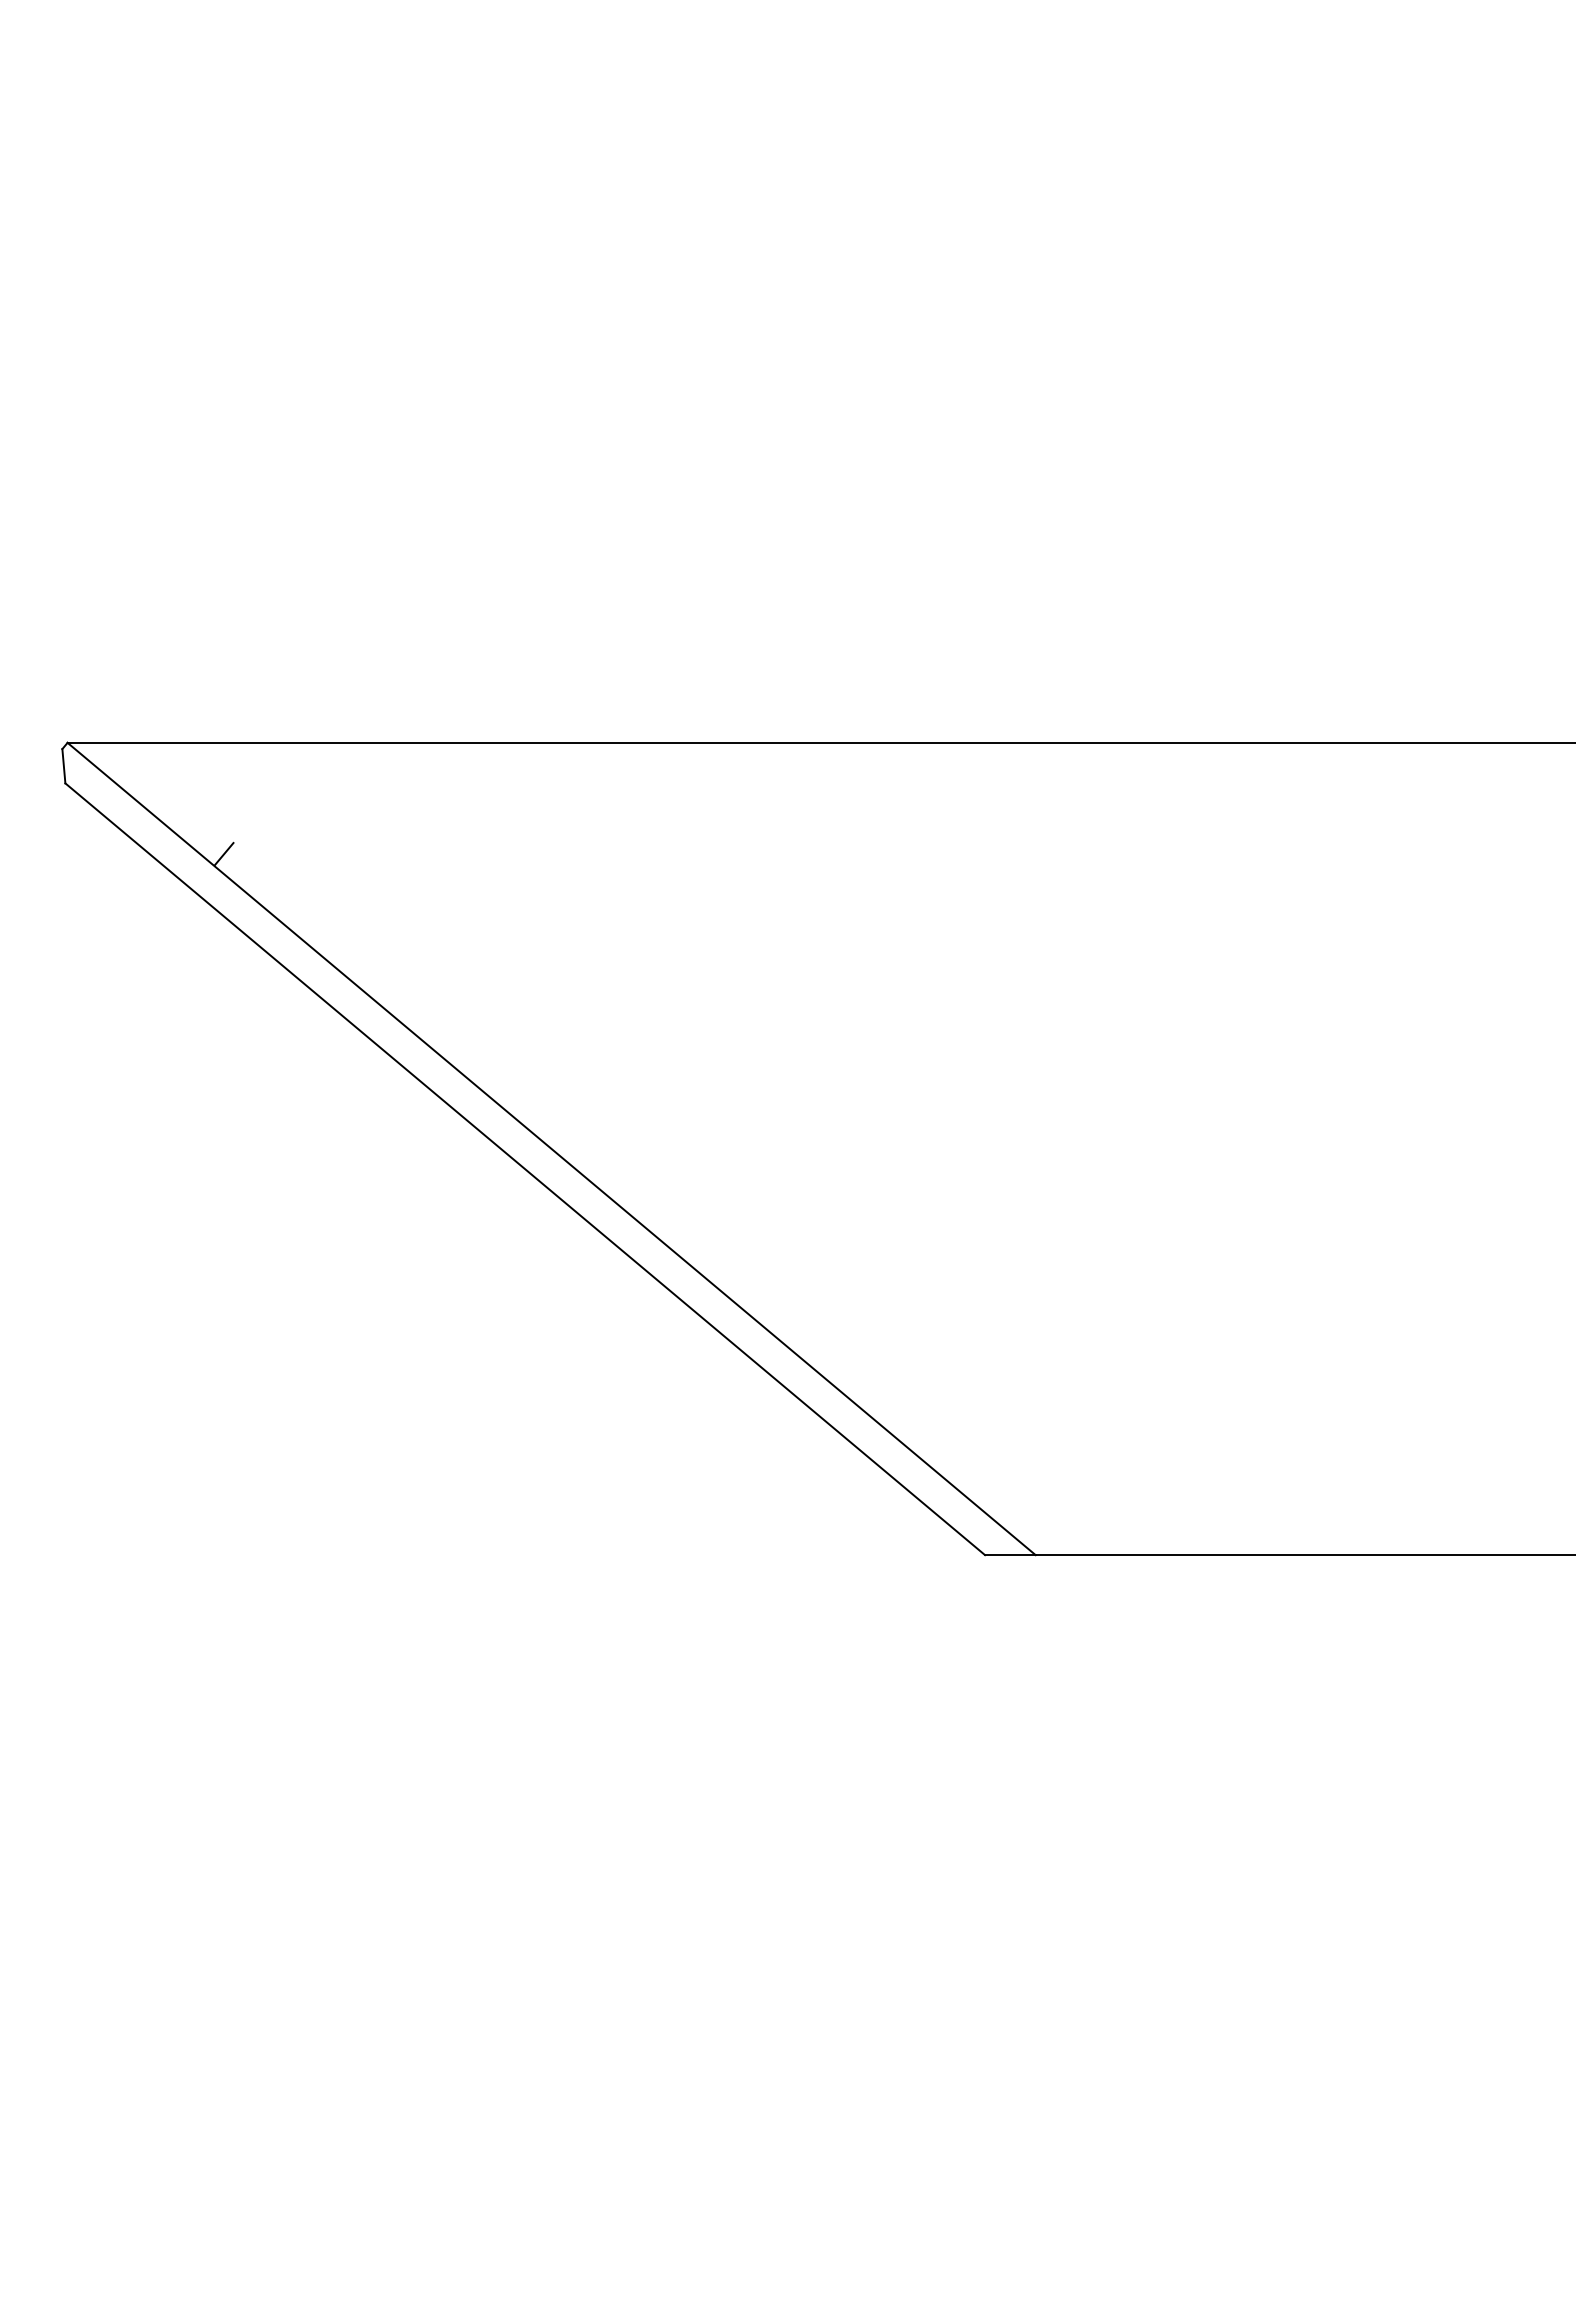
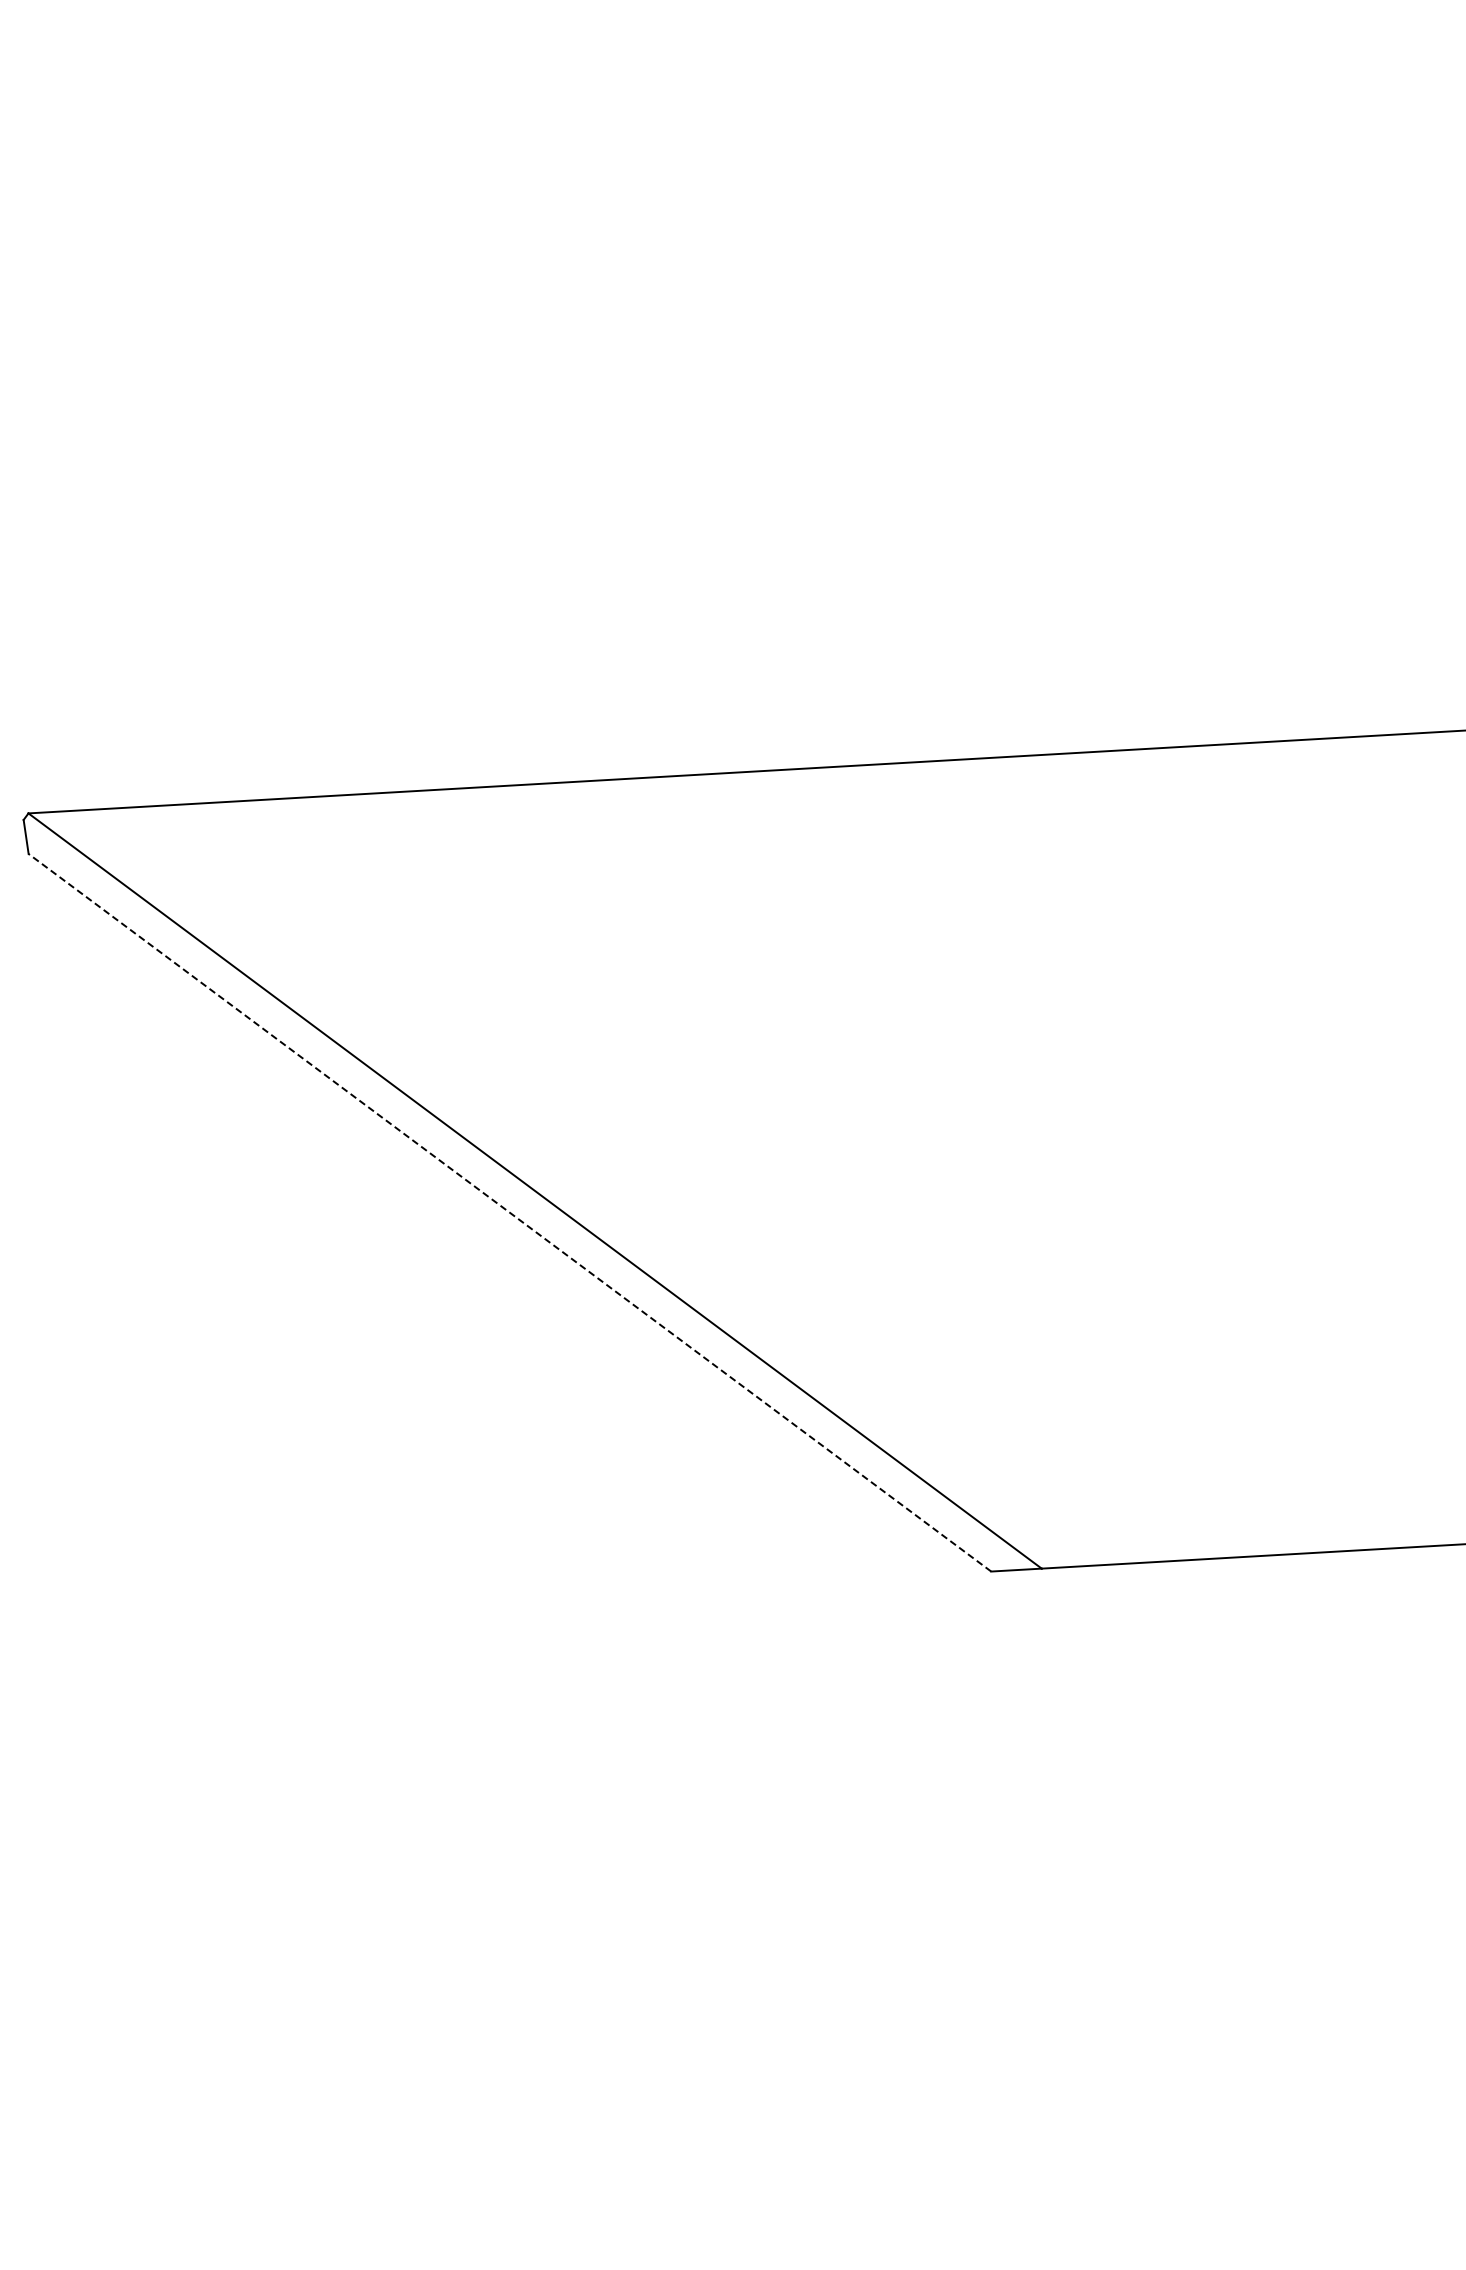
line: (224, 853) -> (191, 914), removed
line: (524, 1168) -> (509, 1212), solid -> dashed

